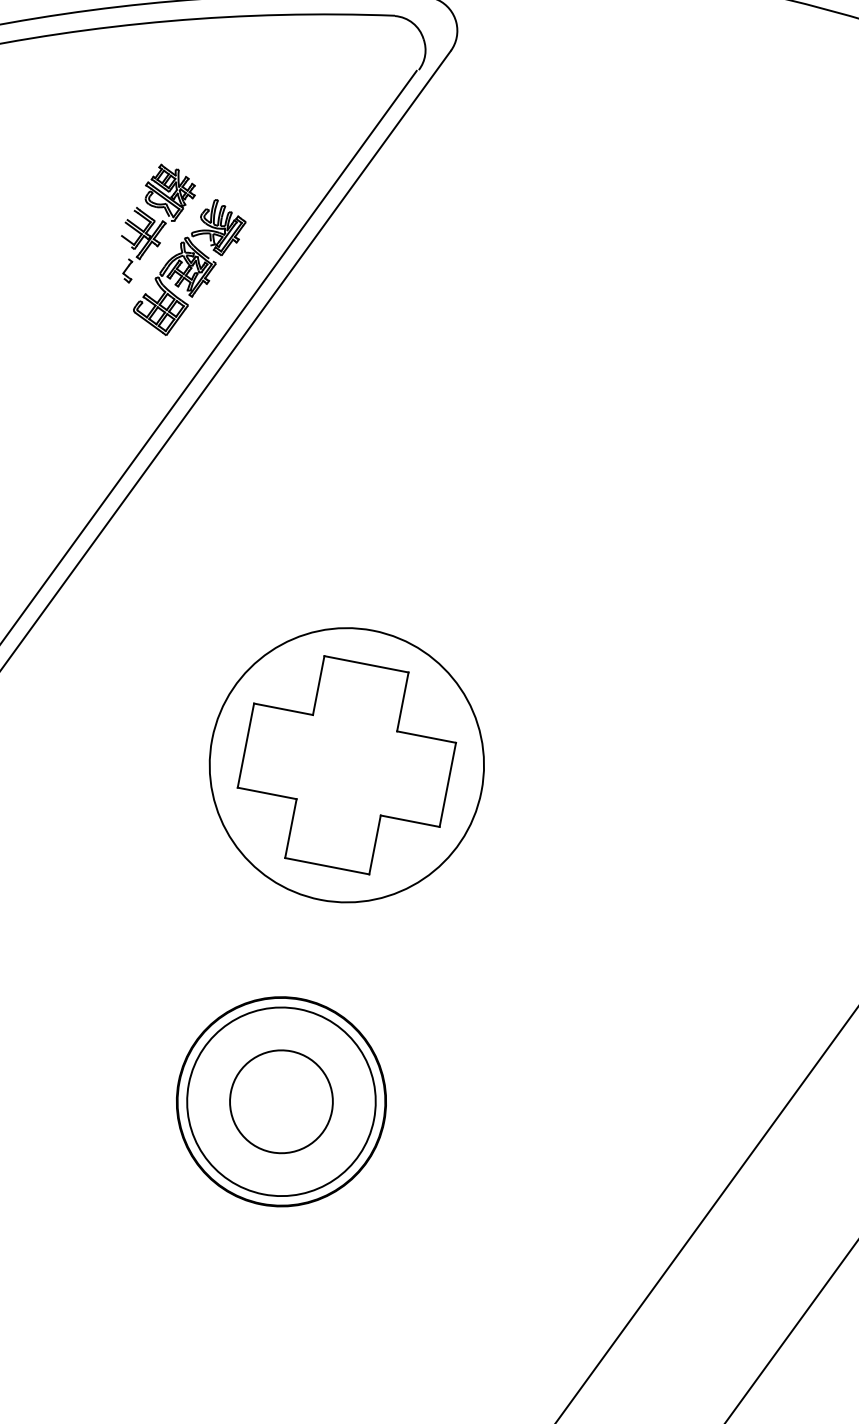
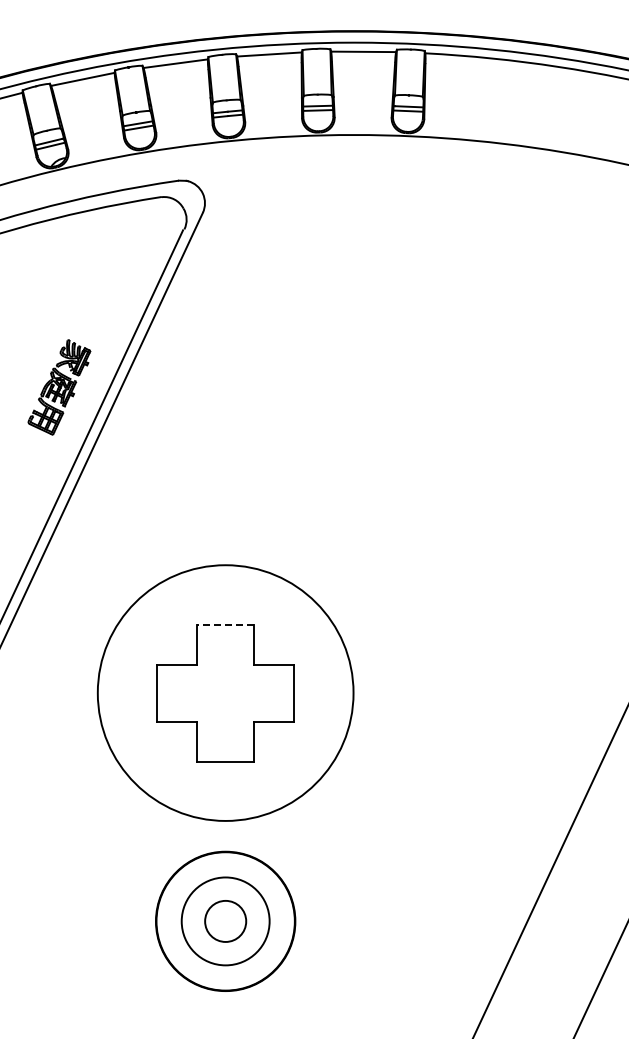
part: (156, 225) -> (32, 364), removed
line: (366, 664) -> (225, 624), solid -> dashed
circle: (346, 764) -> (225, 692), size x1.4
circle: (281, 1101) -> (225, 921), size x0.6
circle: (281, 1101) -> (225, 921), size x0.7

